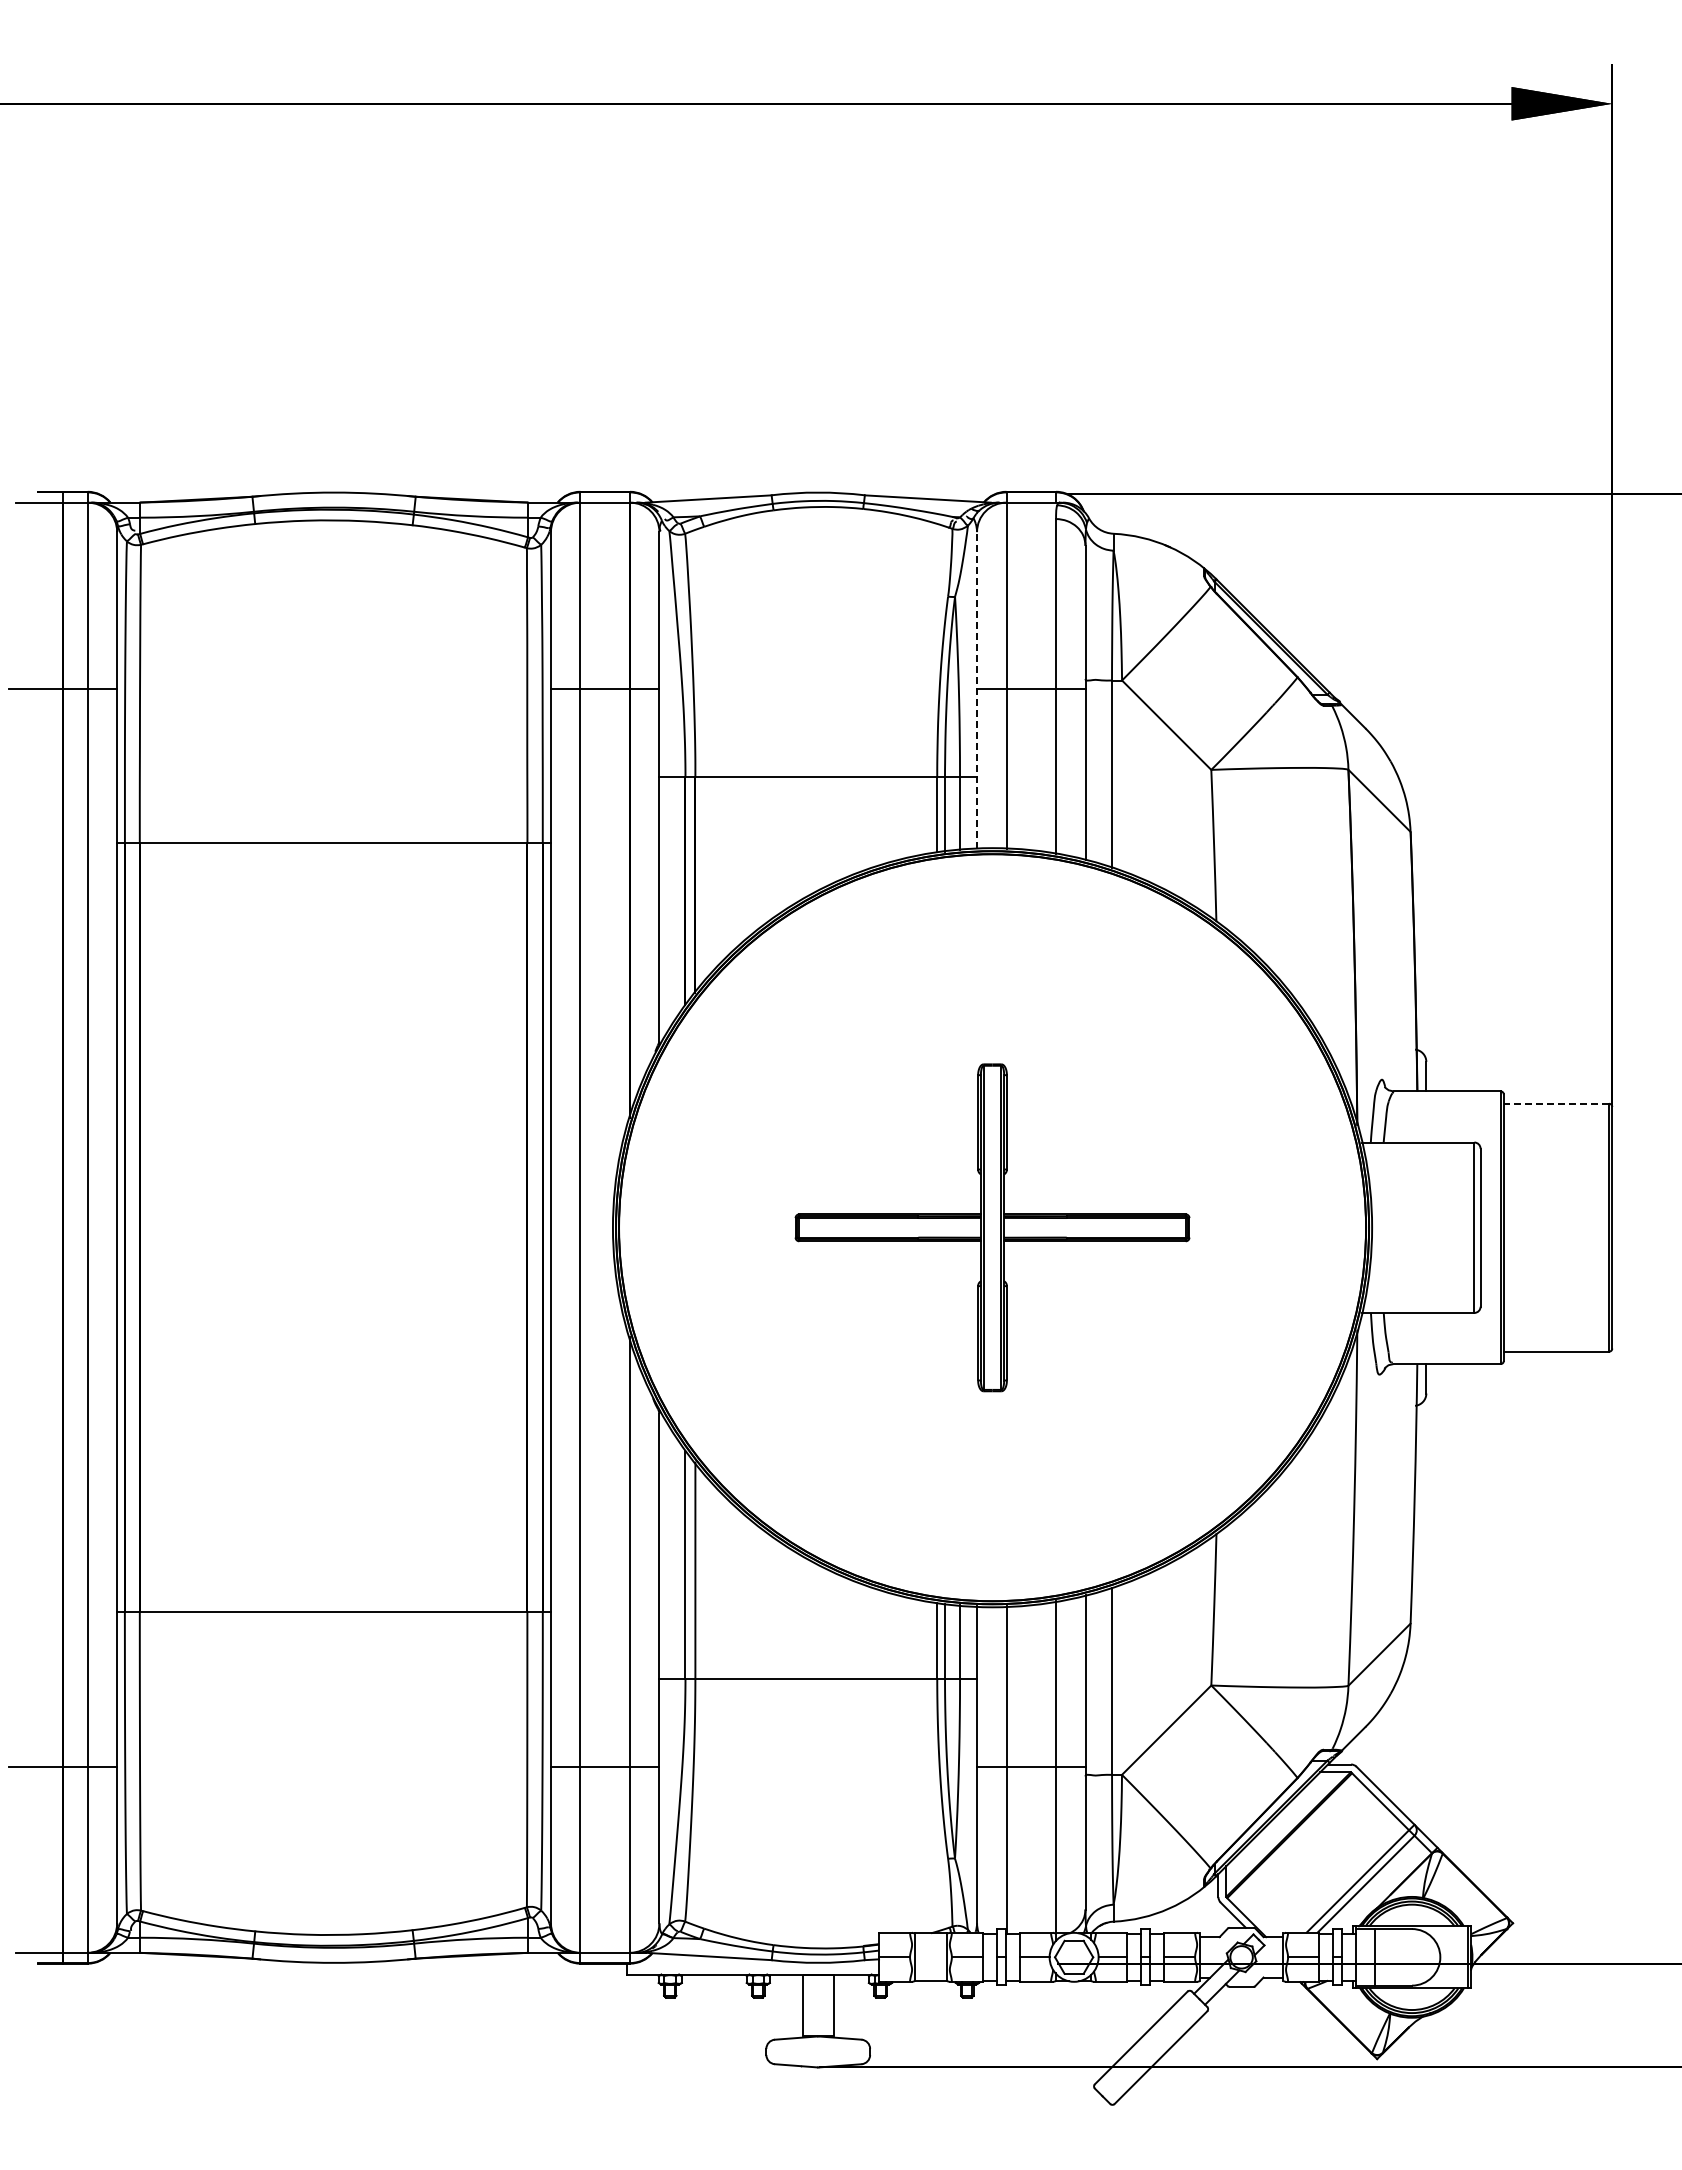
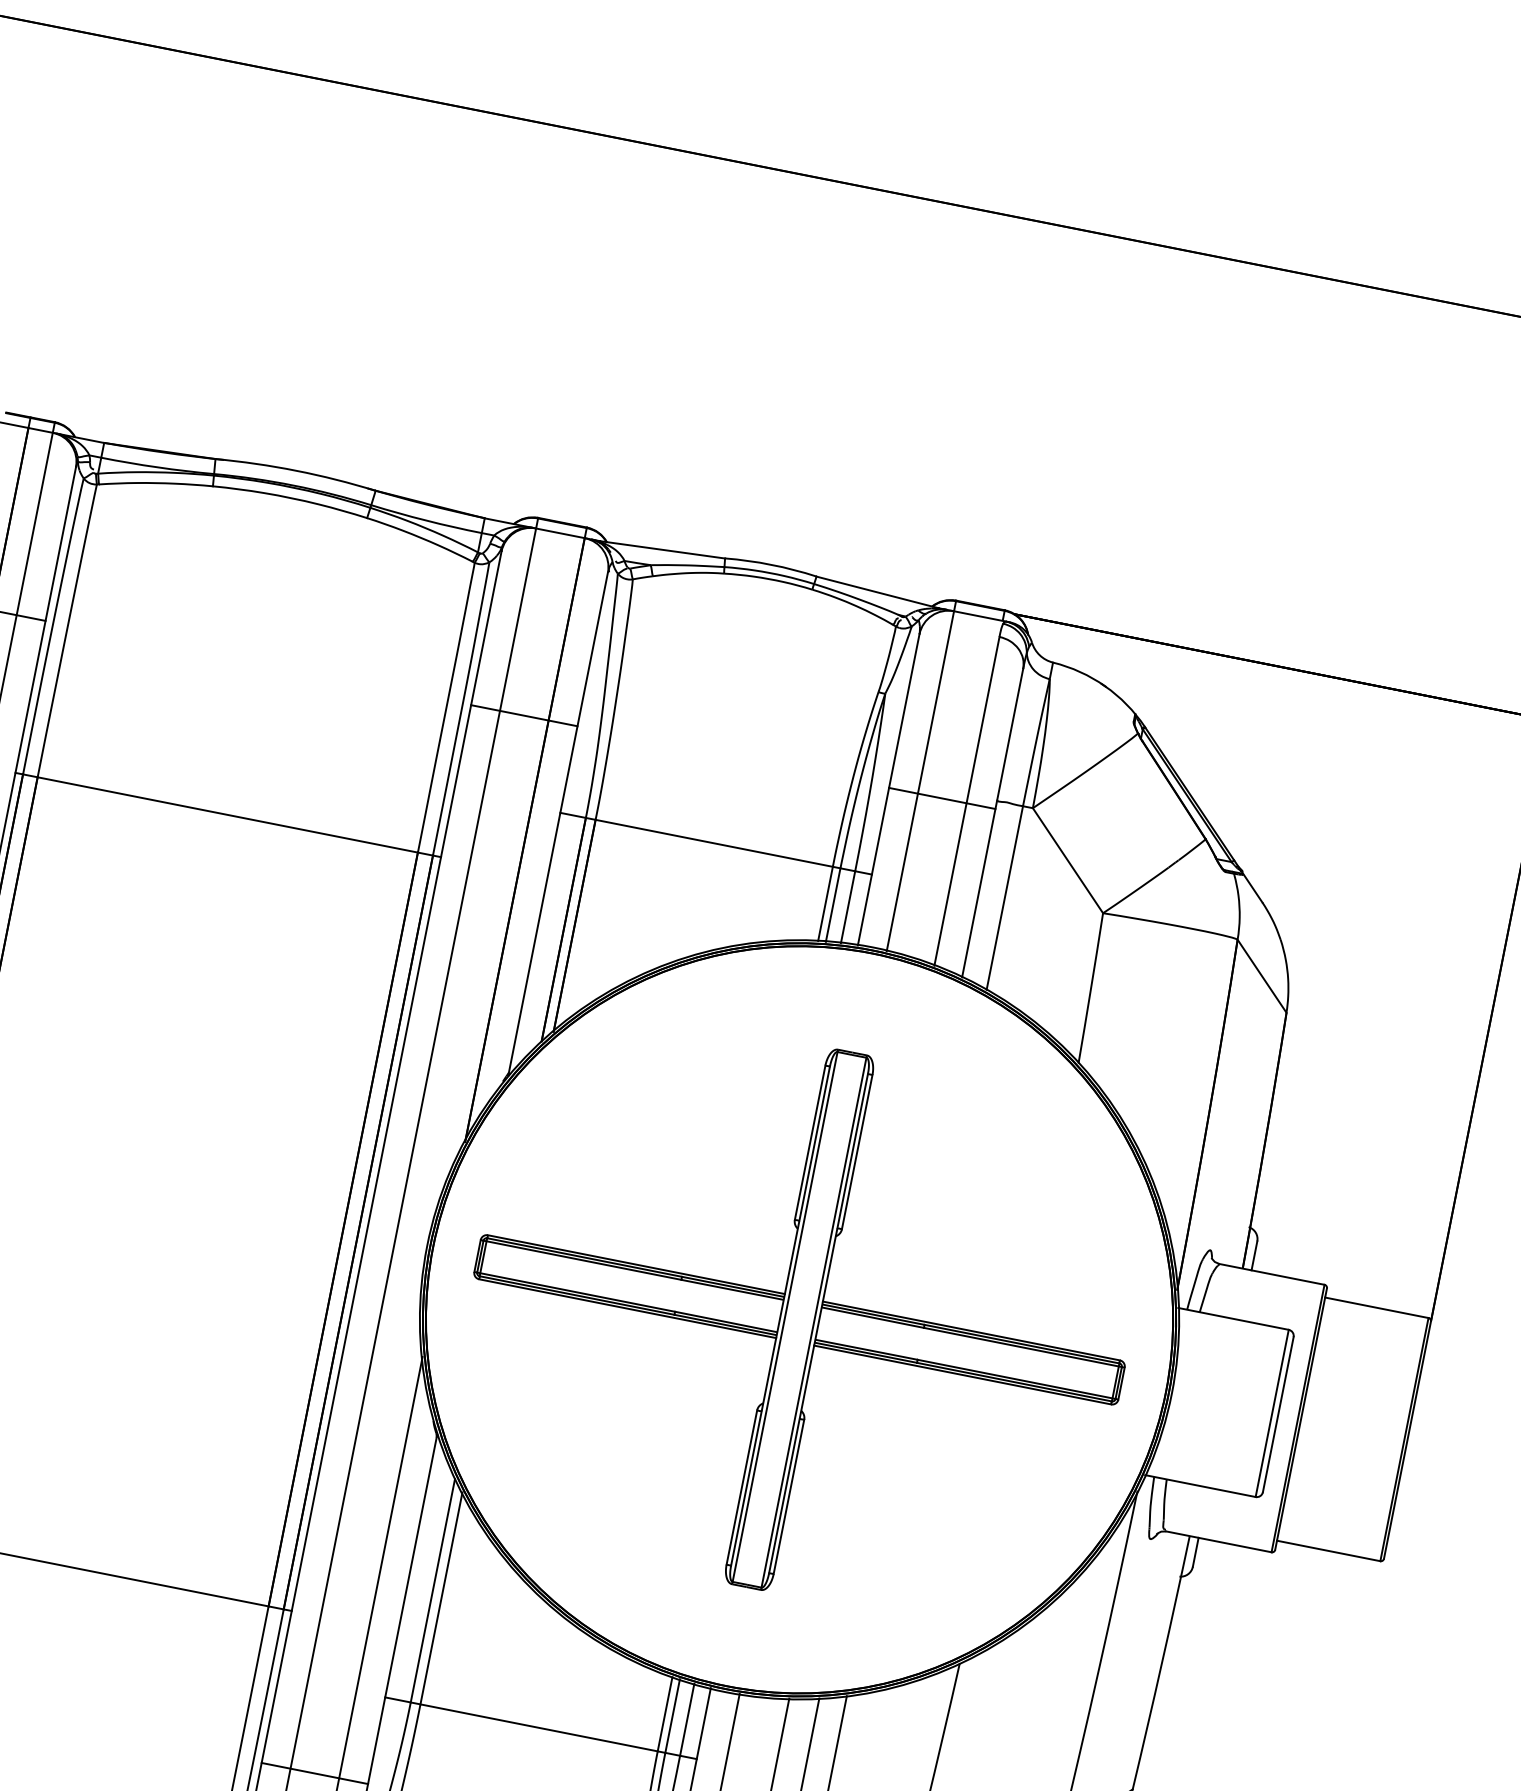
line: (977, 690) -> (889, 789), dashed -> solid
line: (1556, 1103) -> (1376, 1307), dashed -> solid
part: (992, 1227) -> (799, 1319), size x1.67

